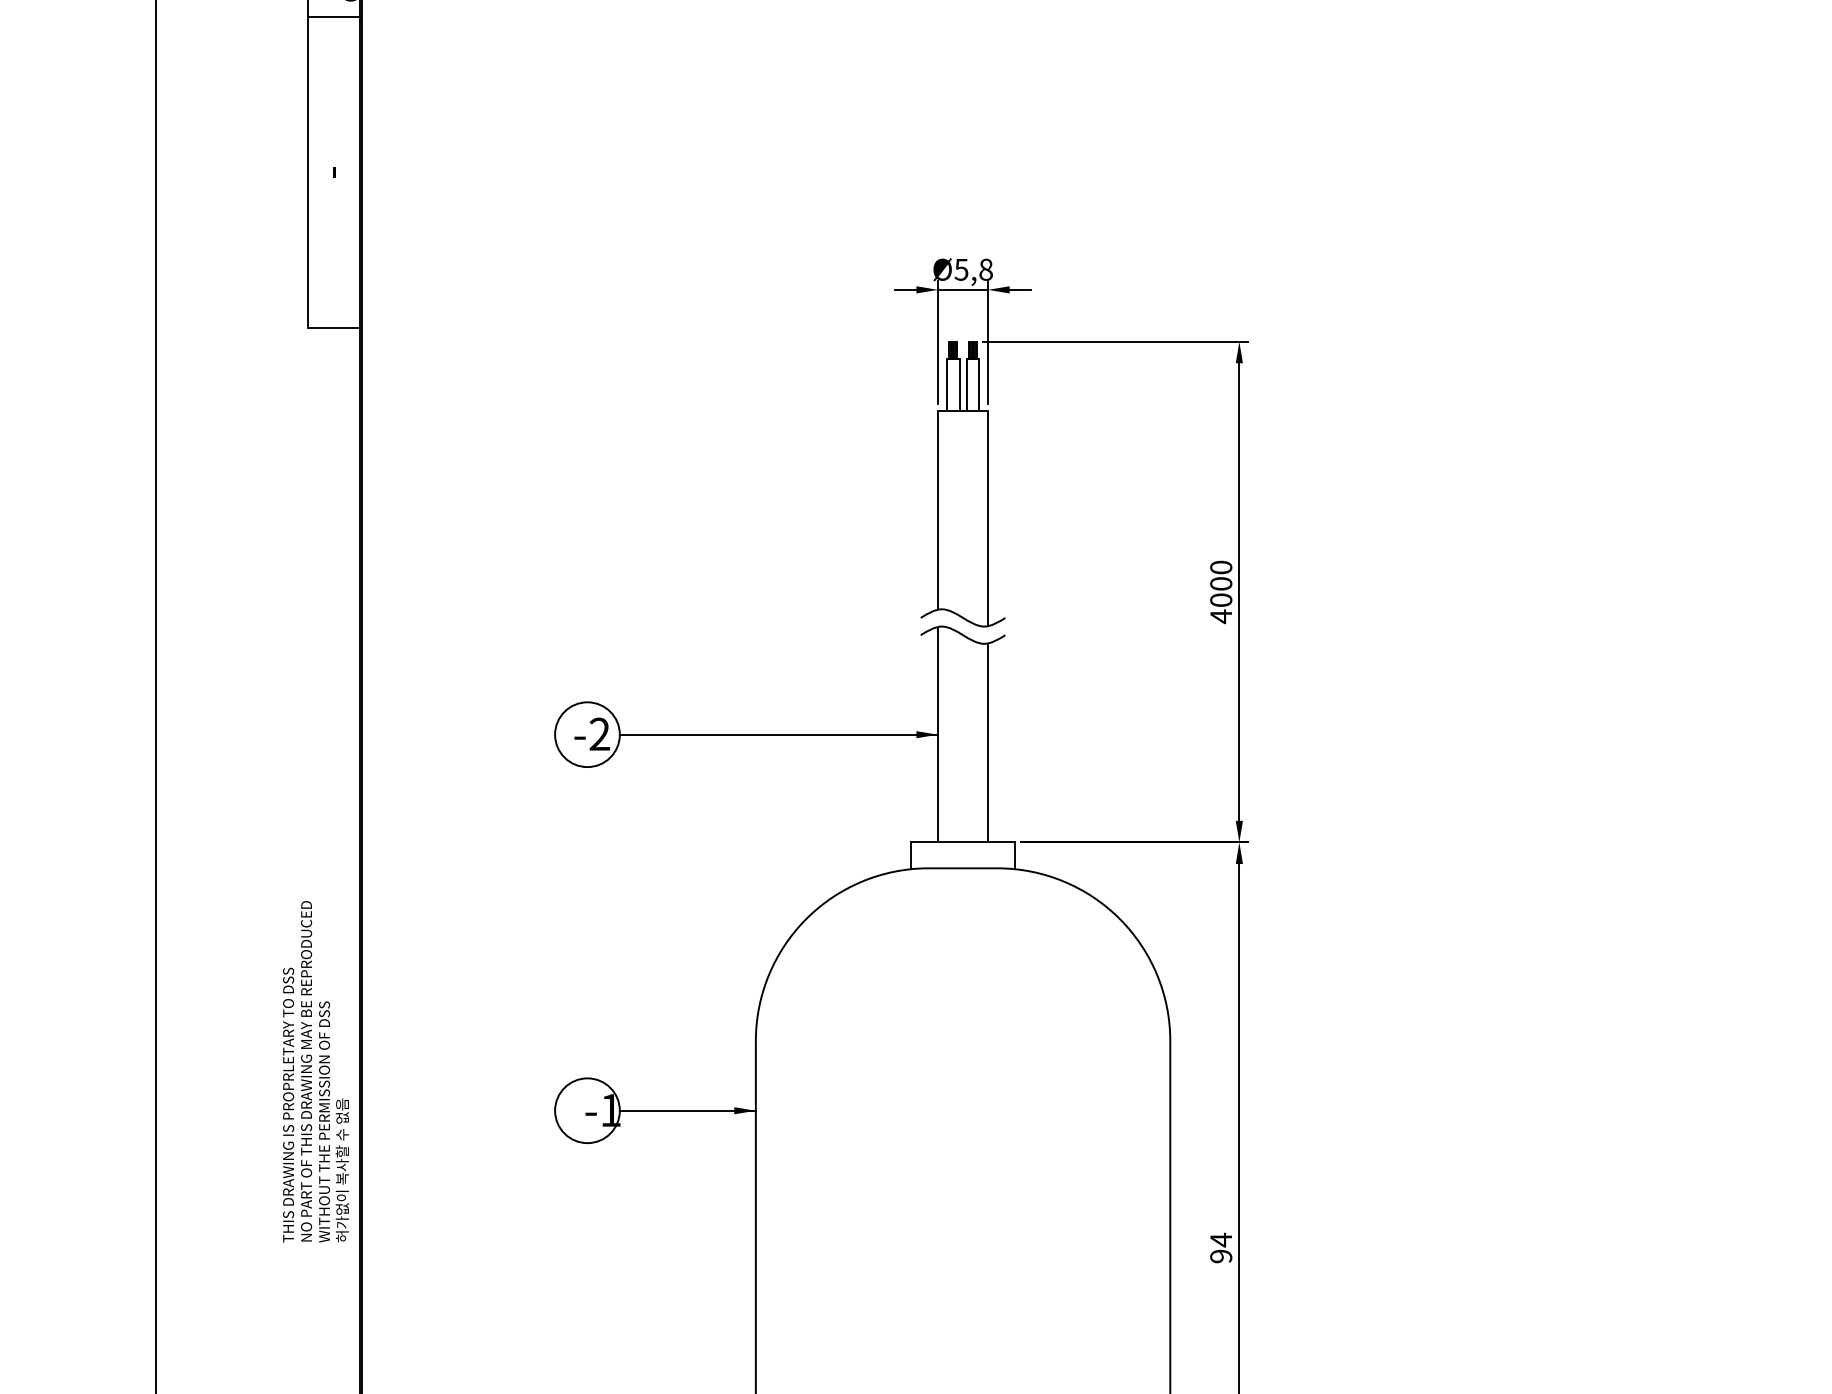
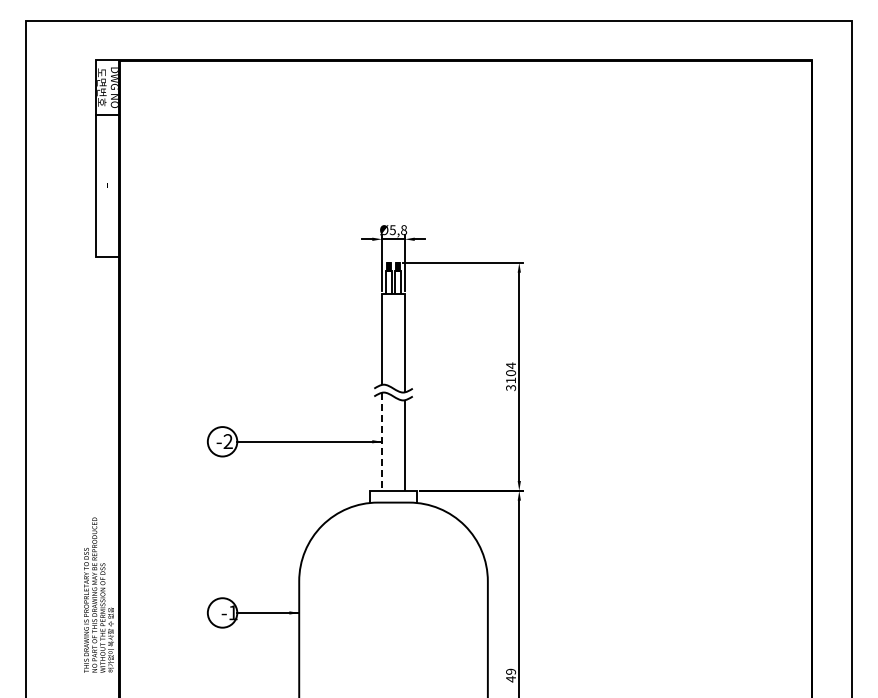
text: (1222, 591) -> (511, 376), 4000 -> 3104
line: (938, 736) -> (382, 442), solid -> dashed
text: (1222, 1248) -> (511, 675), 94 -> 49

